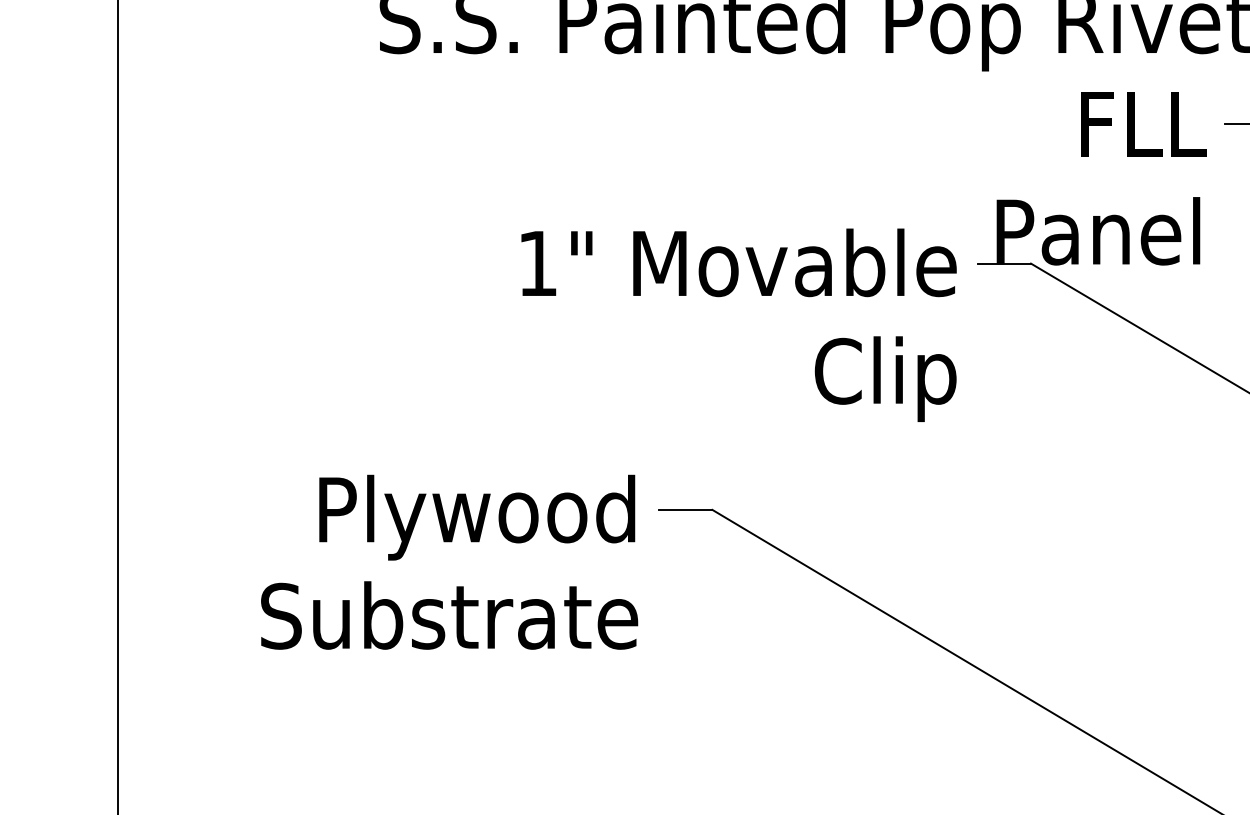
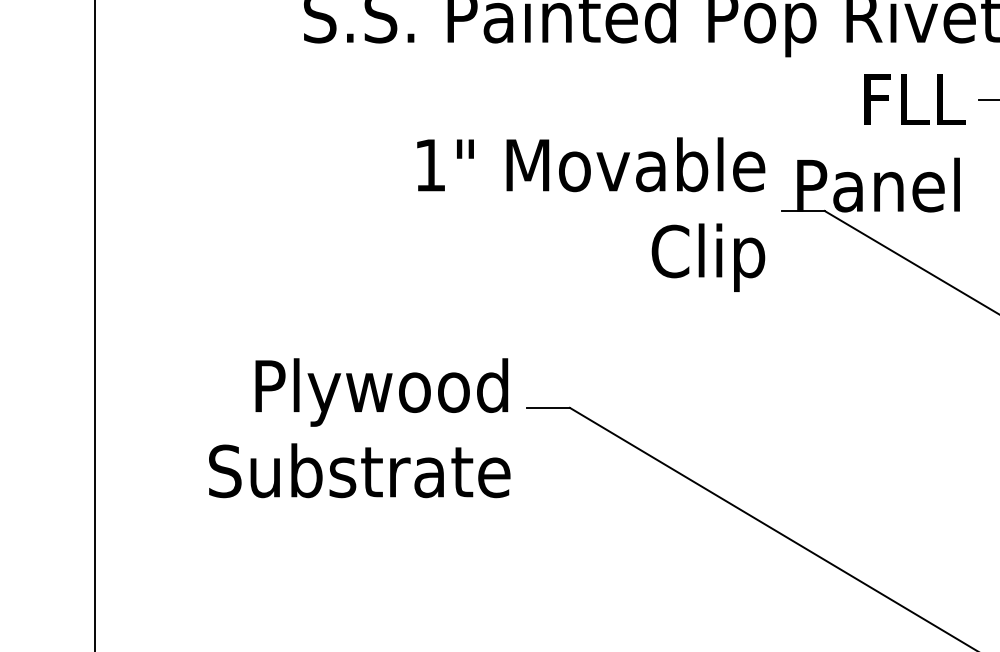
text: (738, 324) -> (590, 214), moved
text: (449, 561) -> (359, 427), moved

